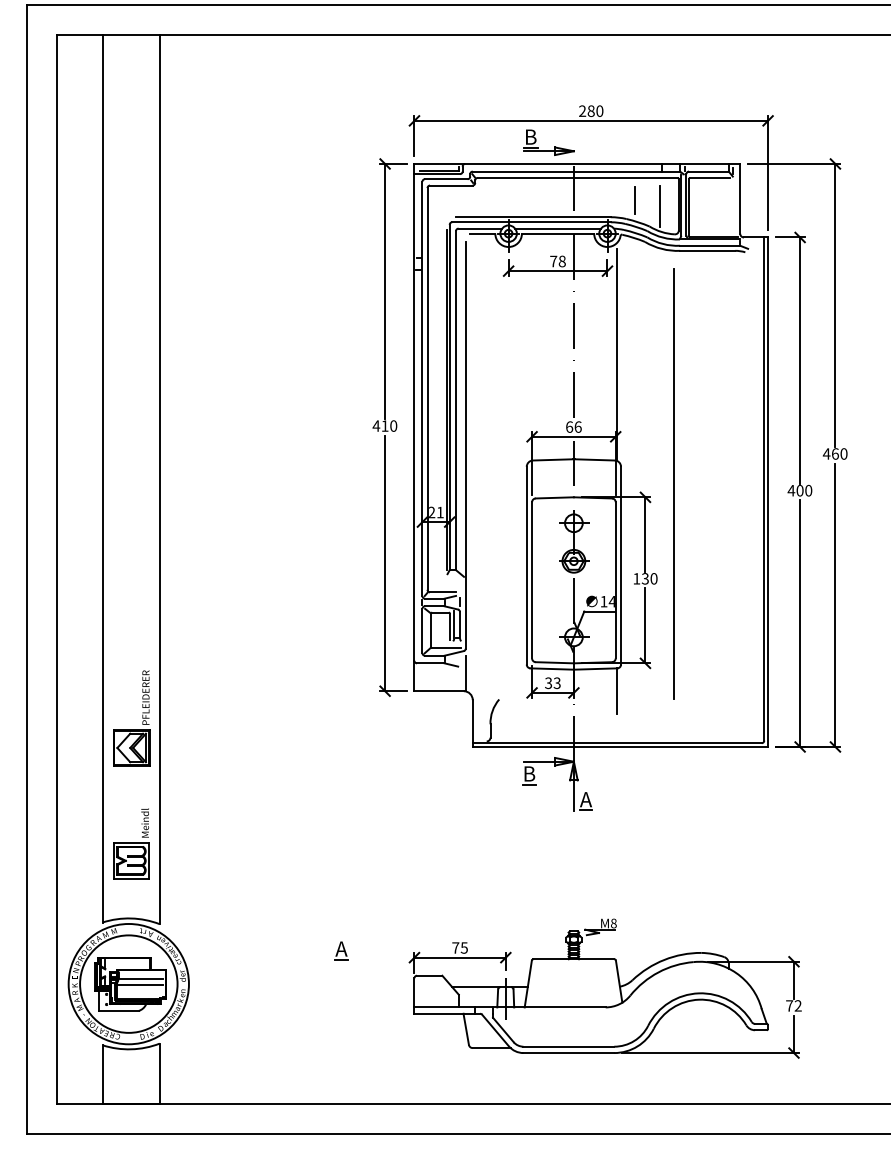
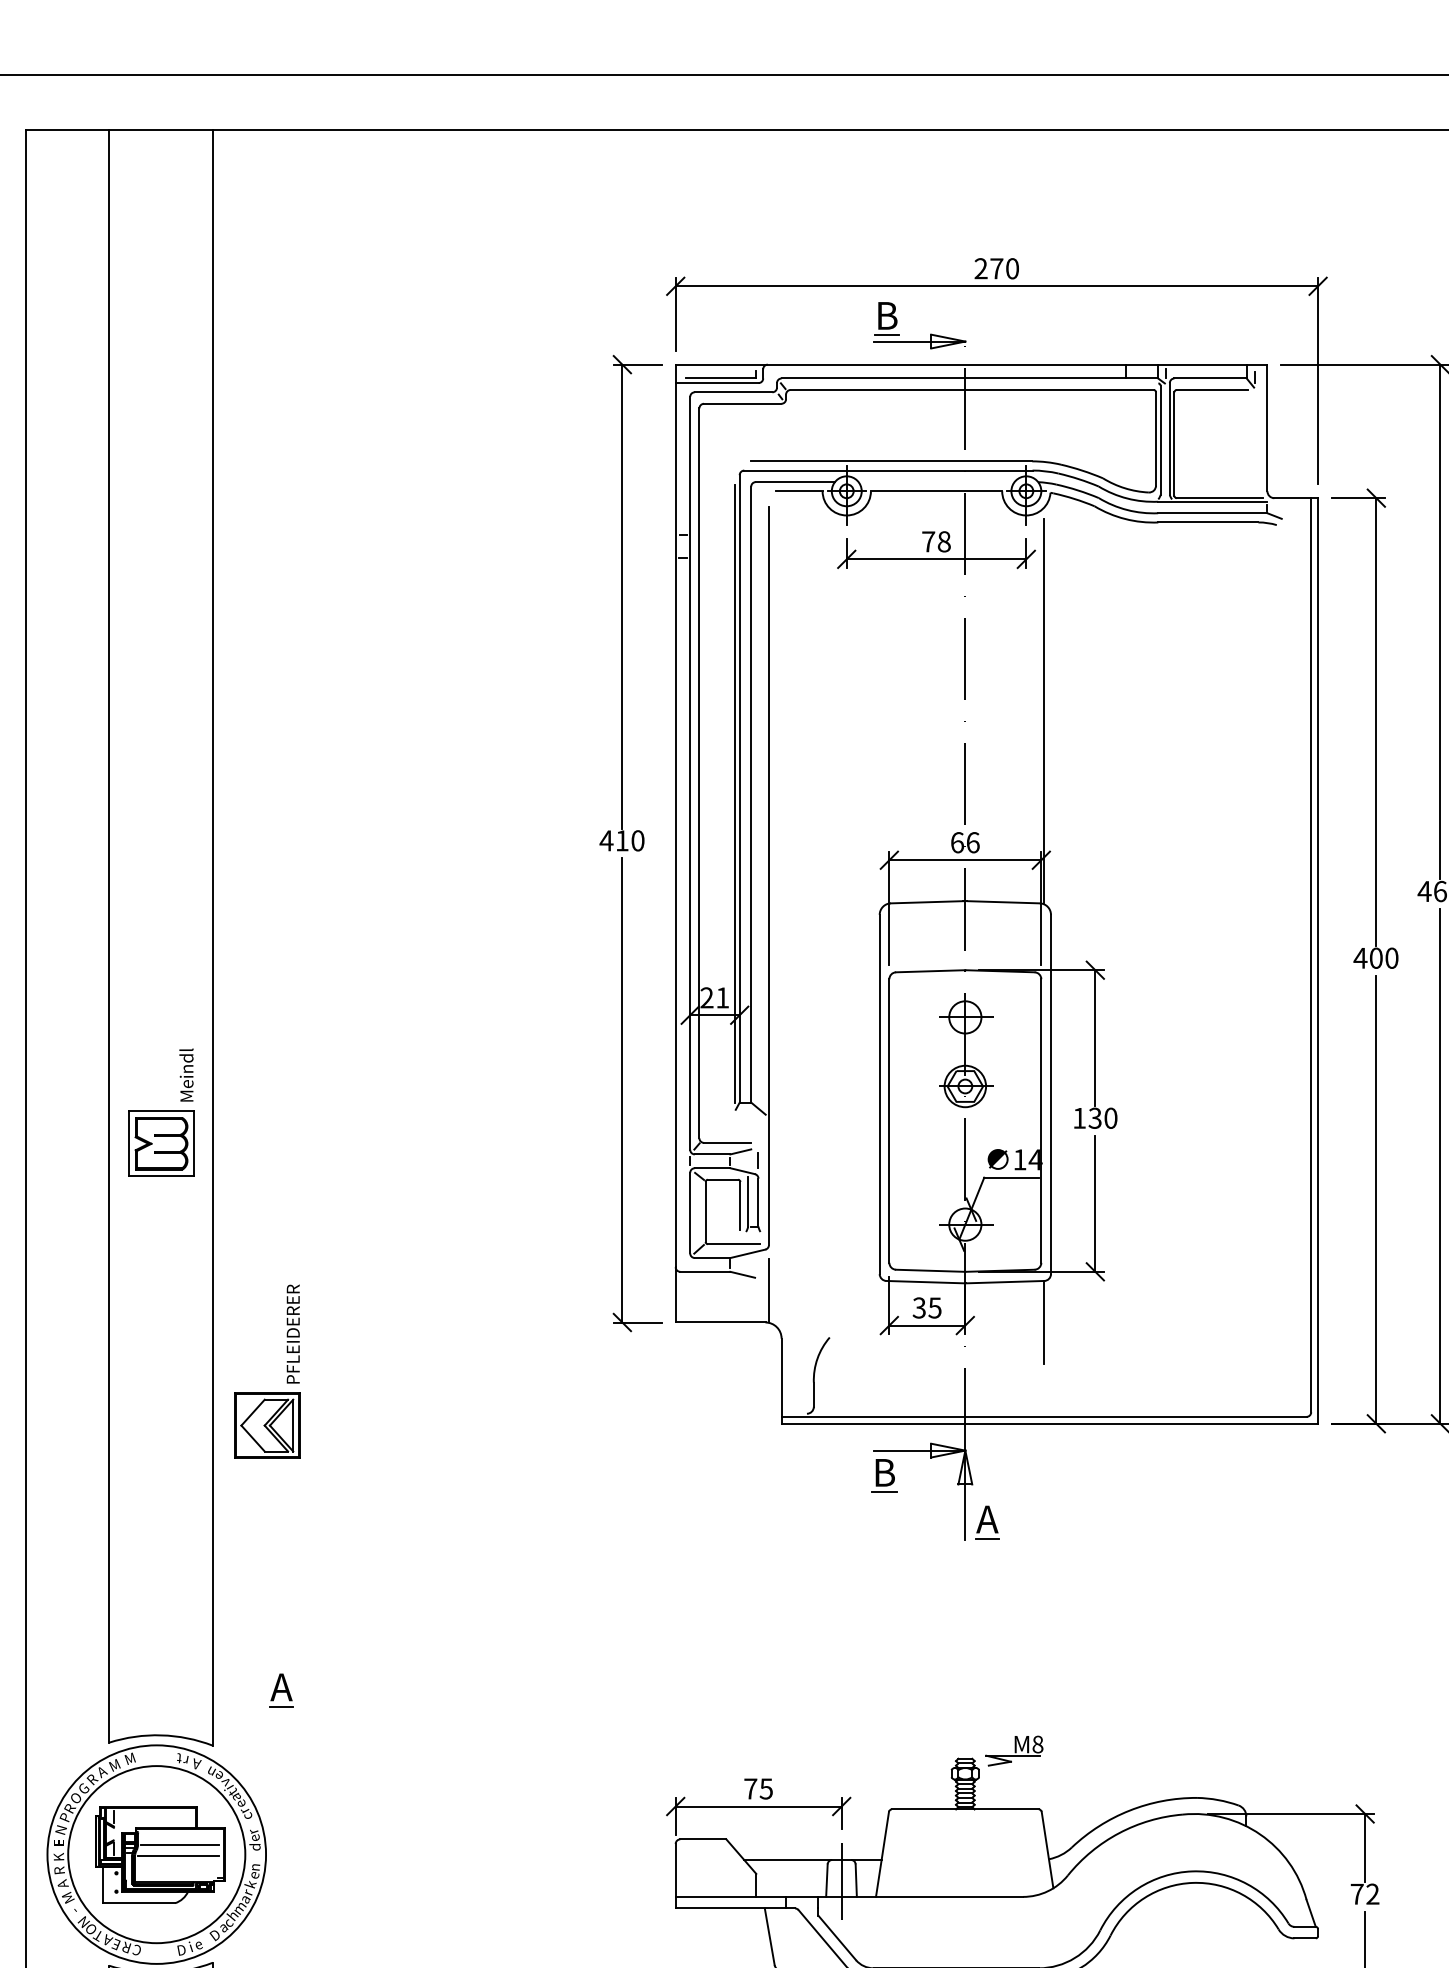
text: (590, 111) -> (995, 269), 280 -> 270
line: (634, 200) -> (1075, 430), removed
line: (659, 205) -> (1120, 440), removed
line: (558, 228) -> (937, 481), removed
line: (674, 483) -> (1148, 945), removed
text: (557, 682) -> (935, 1306), 33 -> 35
part: (142, 718) -> (286, 1372), moved
part: (131, 843) -> (161, 1112), moved
part: (341, 950) -> (281, 1689), moved

